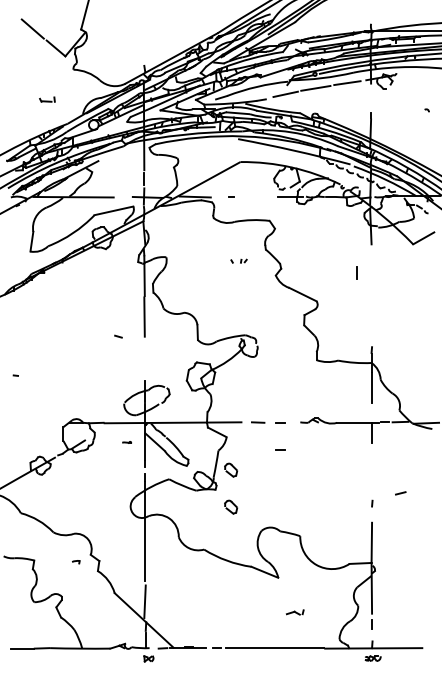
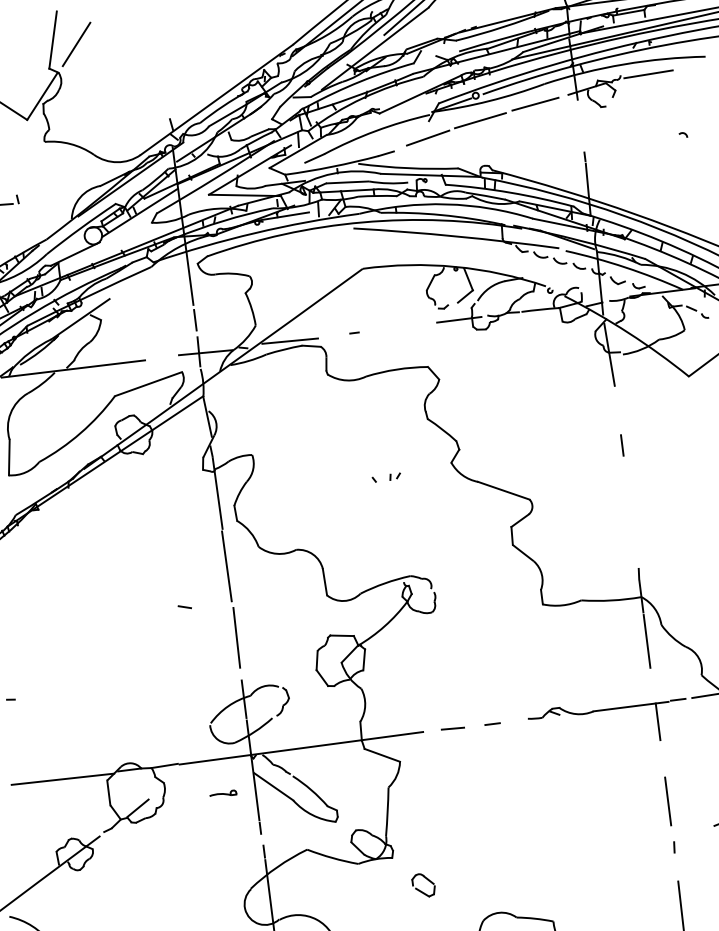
line: (97, 18) -> (75, 45), added
line: (411, 74) -> (647, 74), added
part: (238, 260) -> (385, 476), moved
line: (356, 272) -> (622, 444), moved
line: (144, 357) -> (235, 638), added
line: (38, 422) -> (61, 777), added
part: (126, 442) -> (222, 793), size x1.67
line: (280, 449) -> (498, 771), removed
part: (231, 469) -> (415, 818), removed
line: (372, 477) -> (668, 800), added

